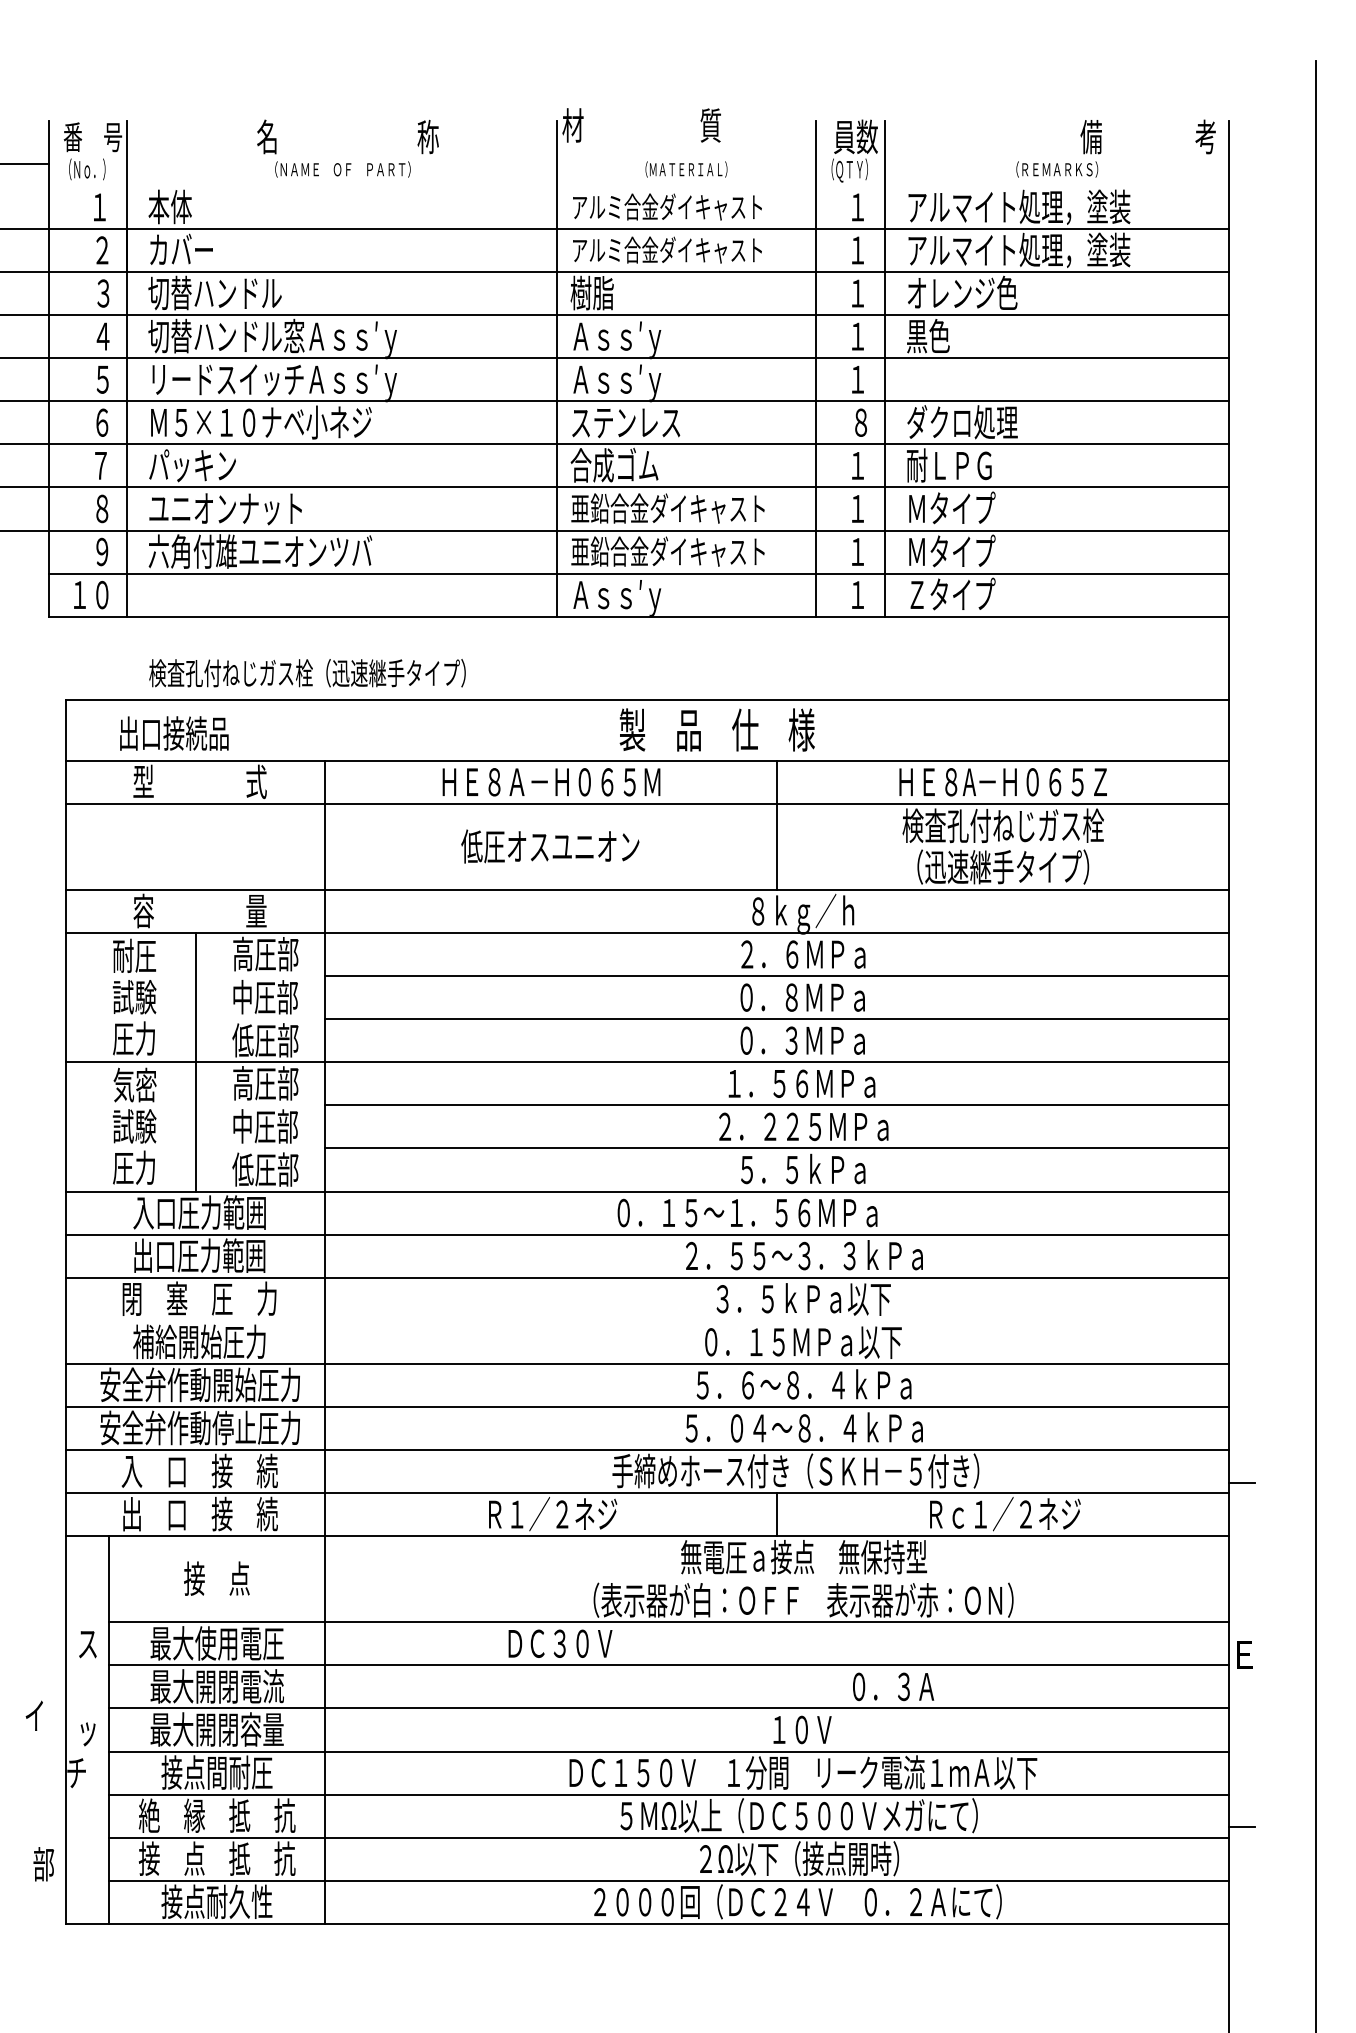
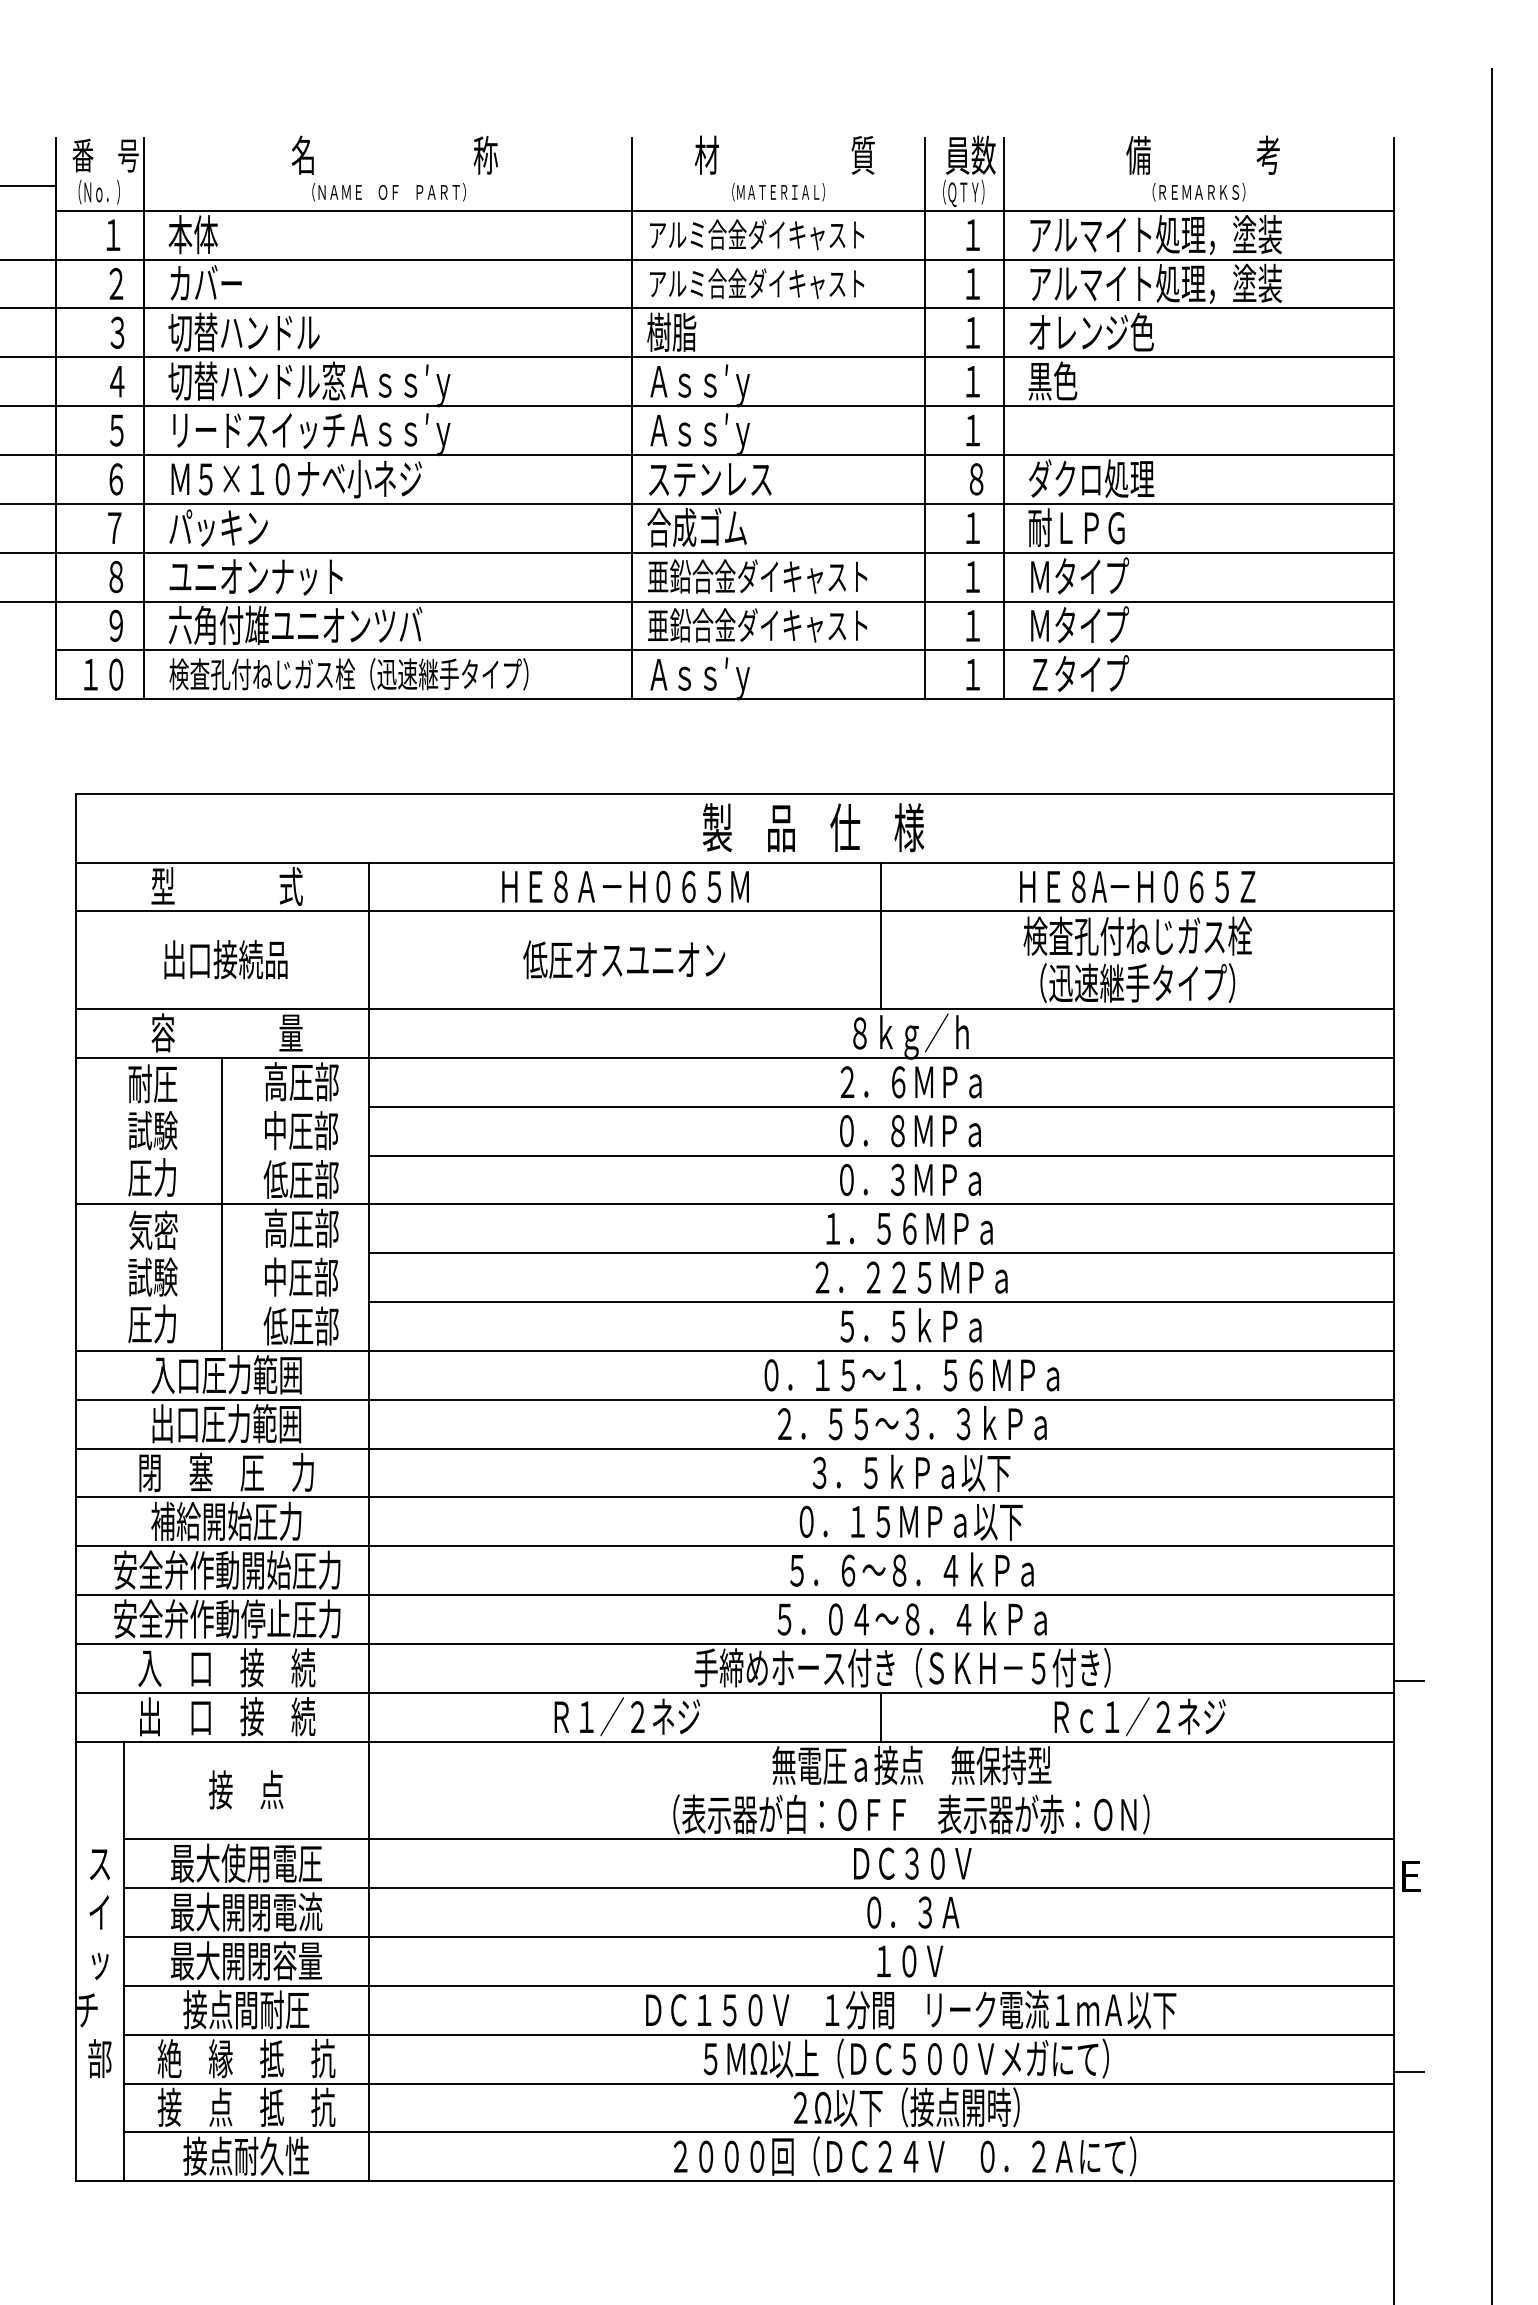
text: (641, 124) -> (784, 154), moved
text: (1147, 136) -> (1202, 154), moved
line: (639, 185) -> (725, 210), added
text: (307, 673) -> (348, 674), moved
text: (173, 733) -> (225, 959), moved
text: (747, 1213) -> (911, 1375), moved
line: (647, 1320) -> (734, 1497), added
text: (560, 1643) -> (912, 1863), moved
text: (893, 1686) -> (913, 1912), moved
text: (33, 1715) -> (98, 1912), moved
text: (43, 1864) -> (99, 2058), moved

